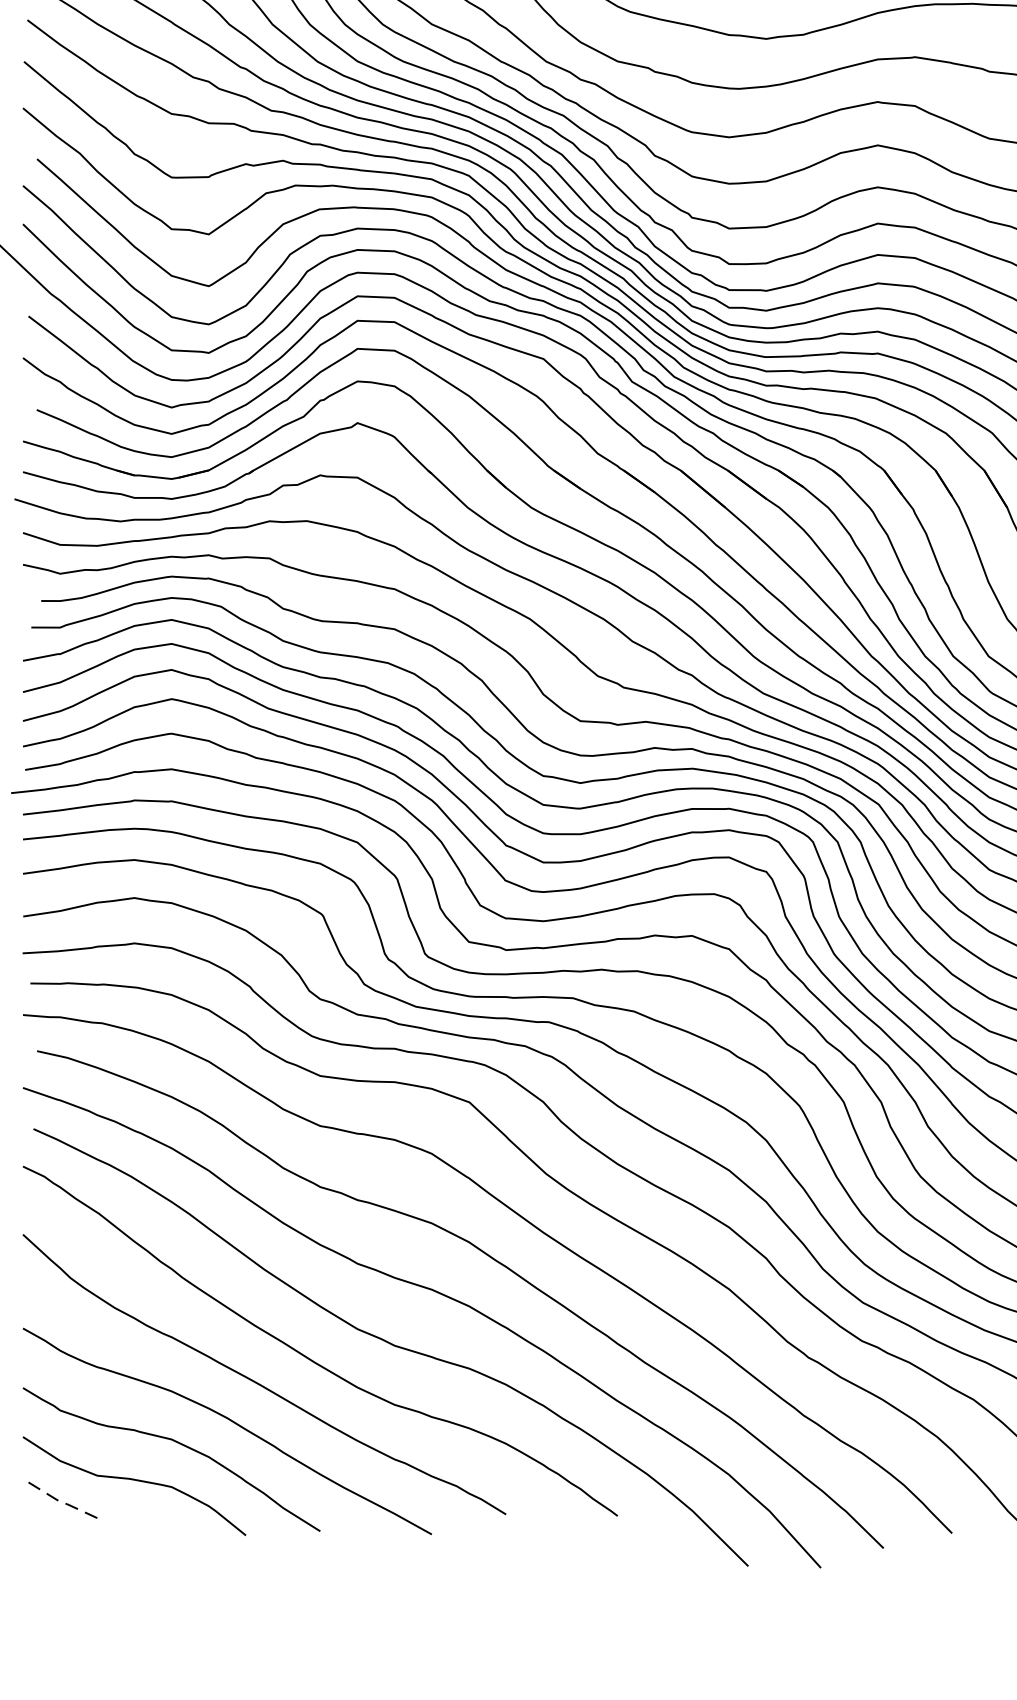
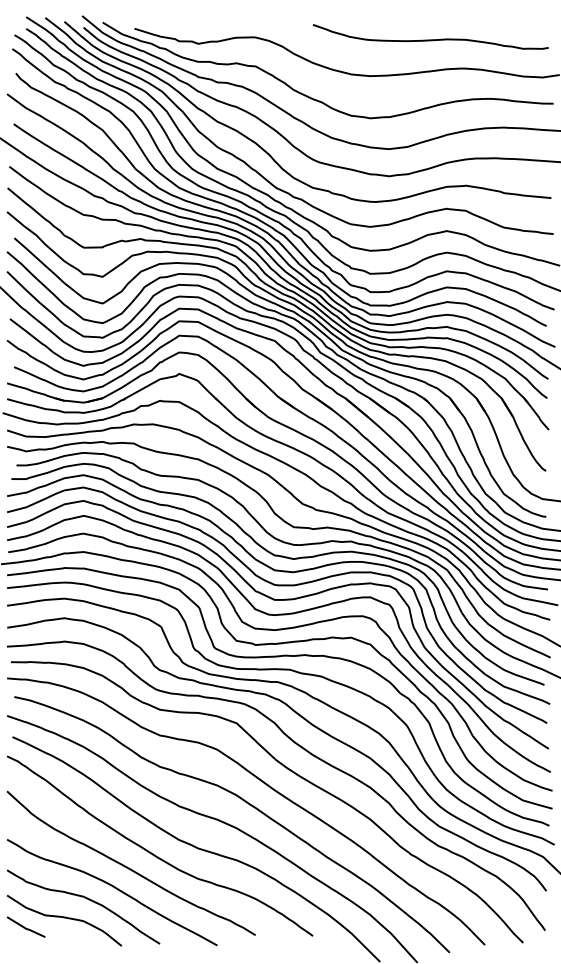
line: (60, 1501) -> (26, 928), dashed -> solid

